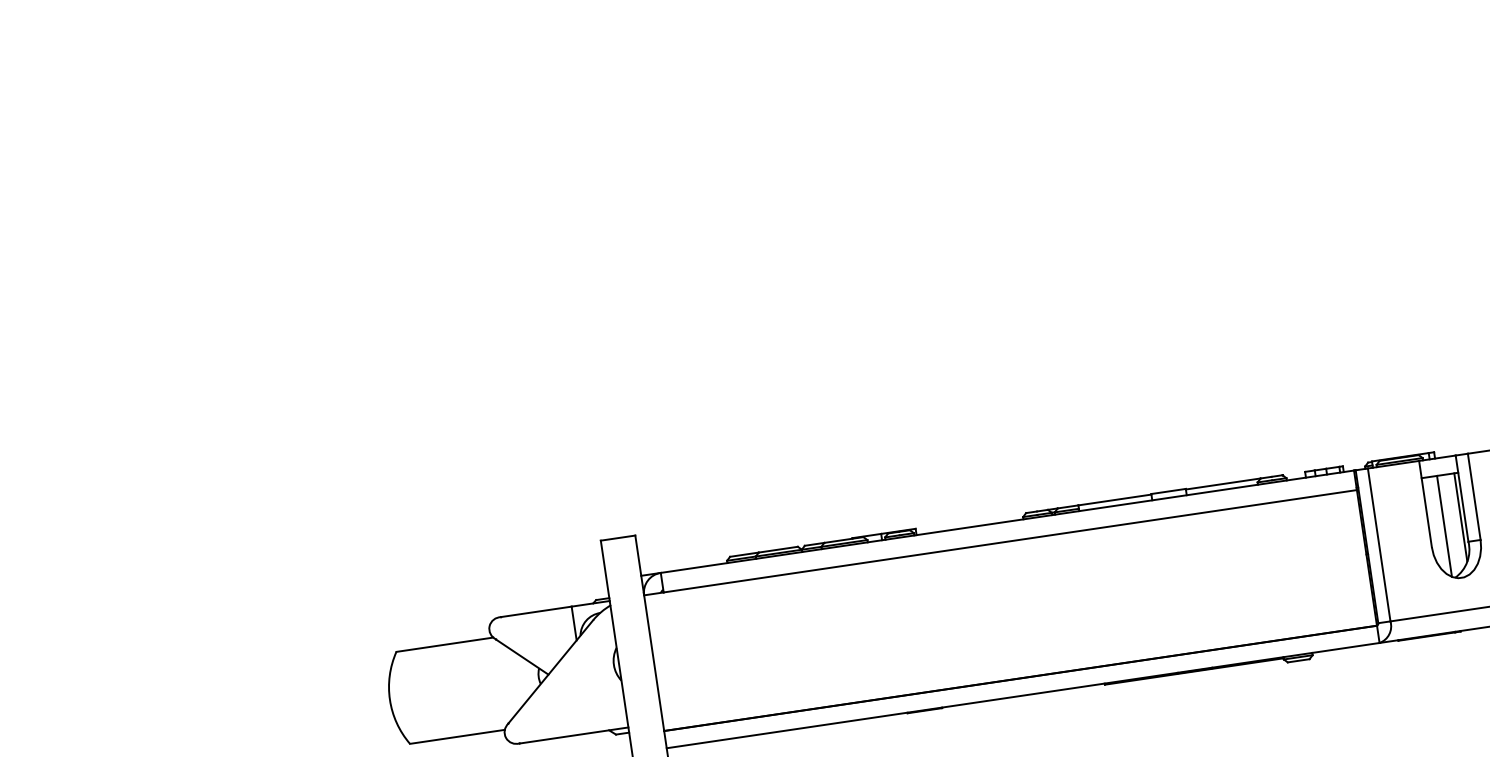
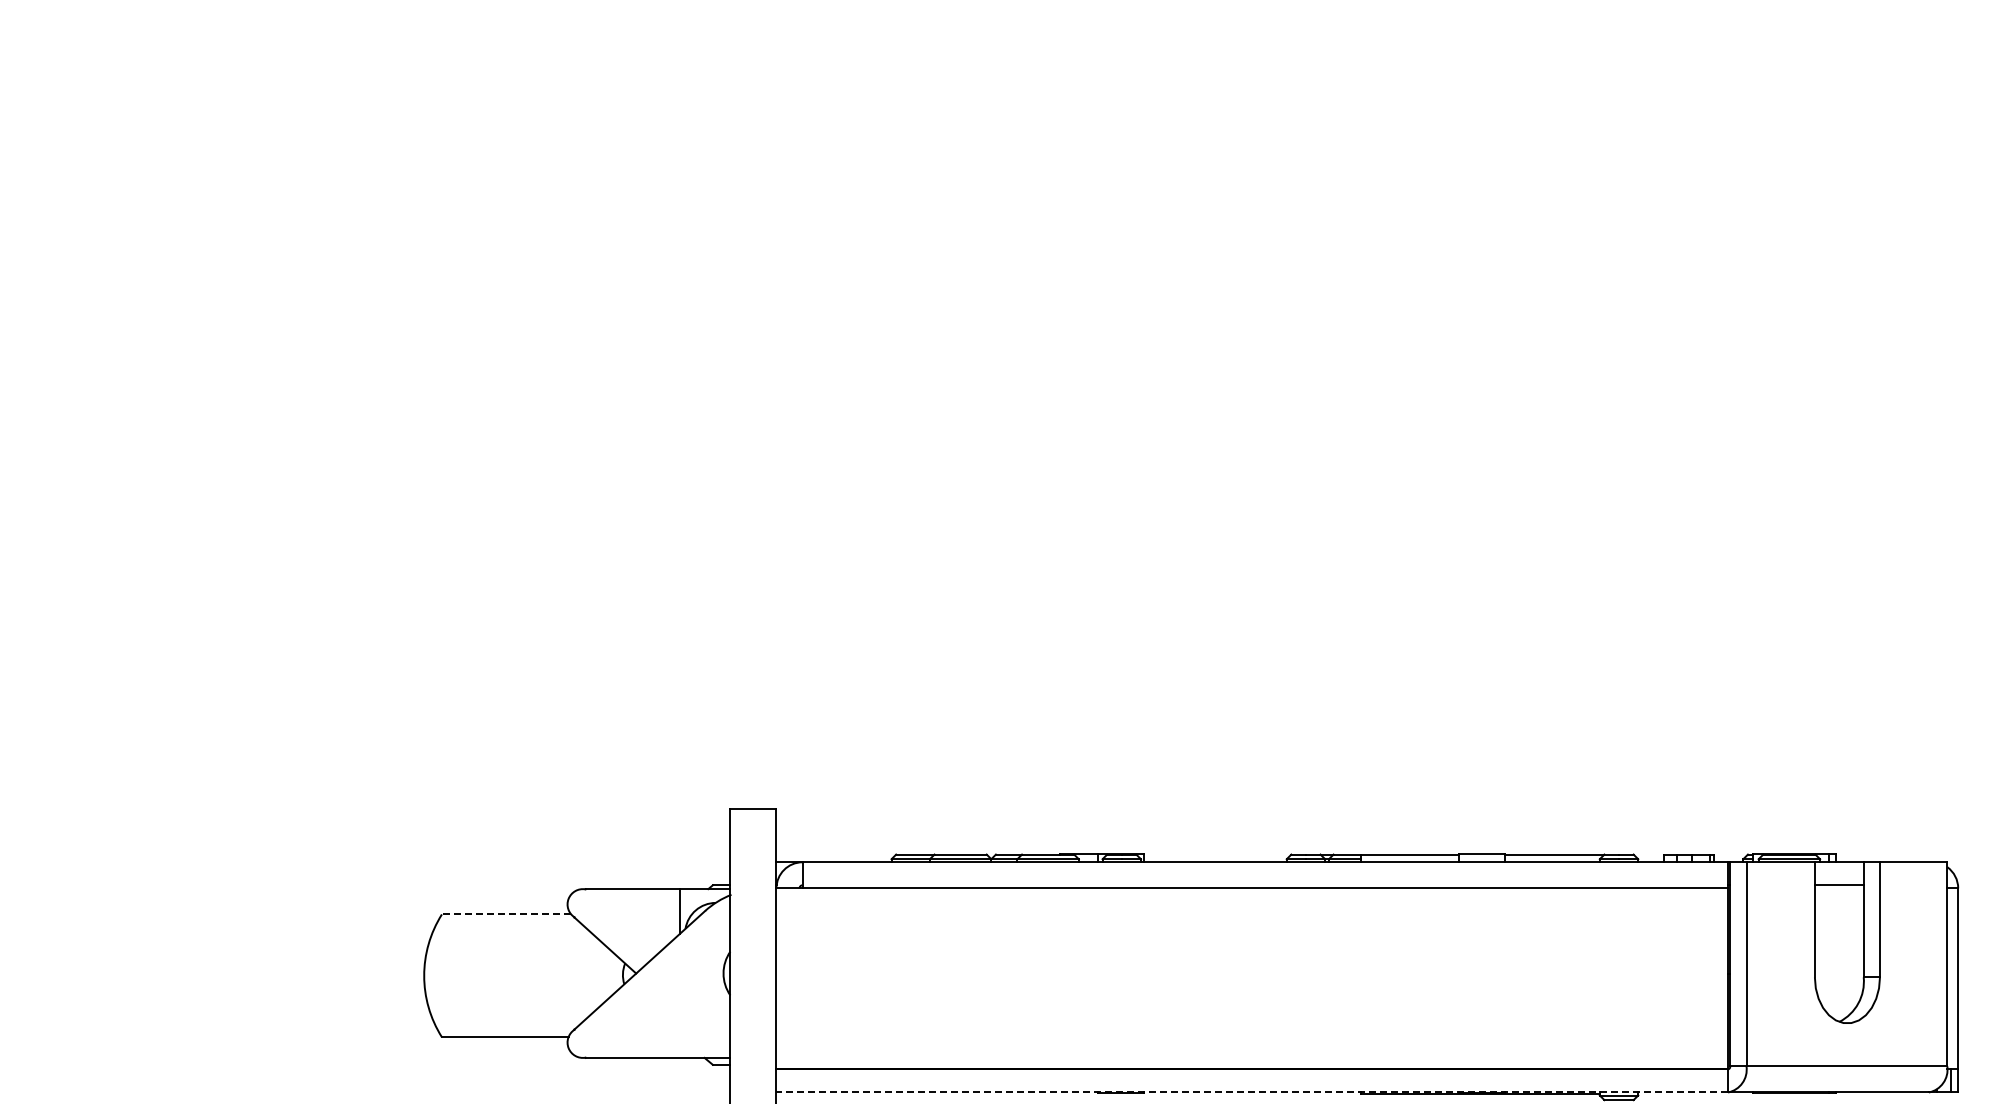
line: (1460, 516) -> (1858, 943), removed
line: (1444, 526) -> (1835, 952), removed
line: (444, 644) -> (506, 914), solid -> dashed
line: (1023, 695) -> (1252, 1092), solid -> dashed

